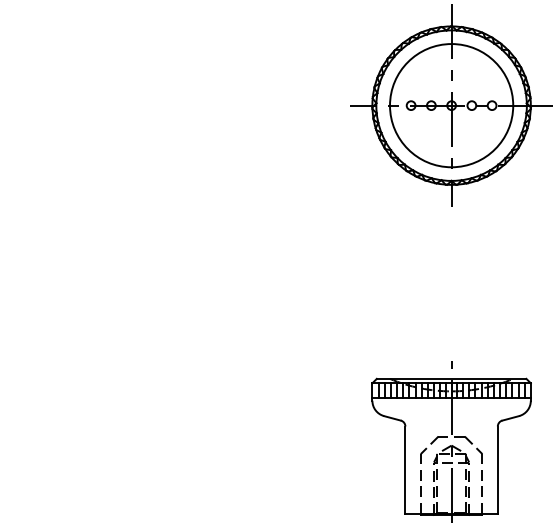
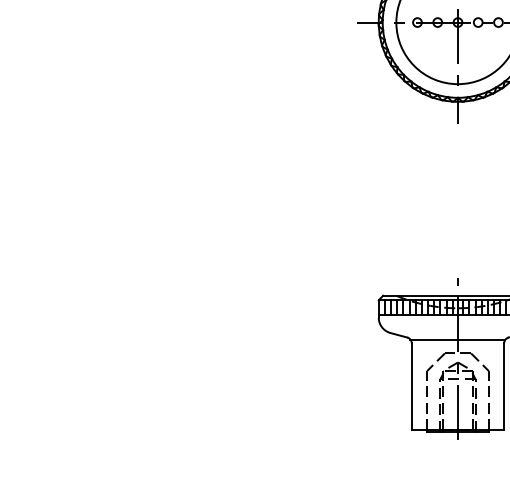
line: (451, 422) -> (457, 339), added

